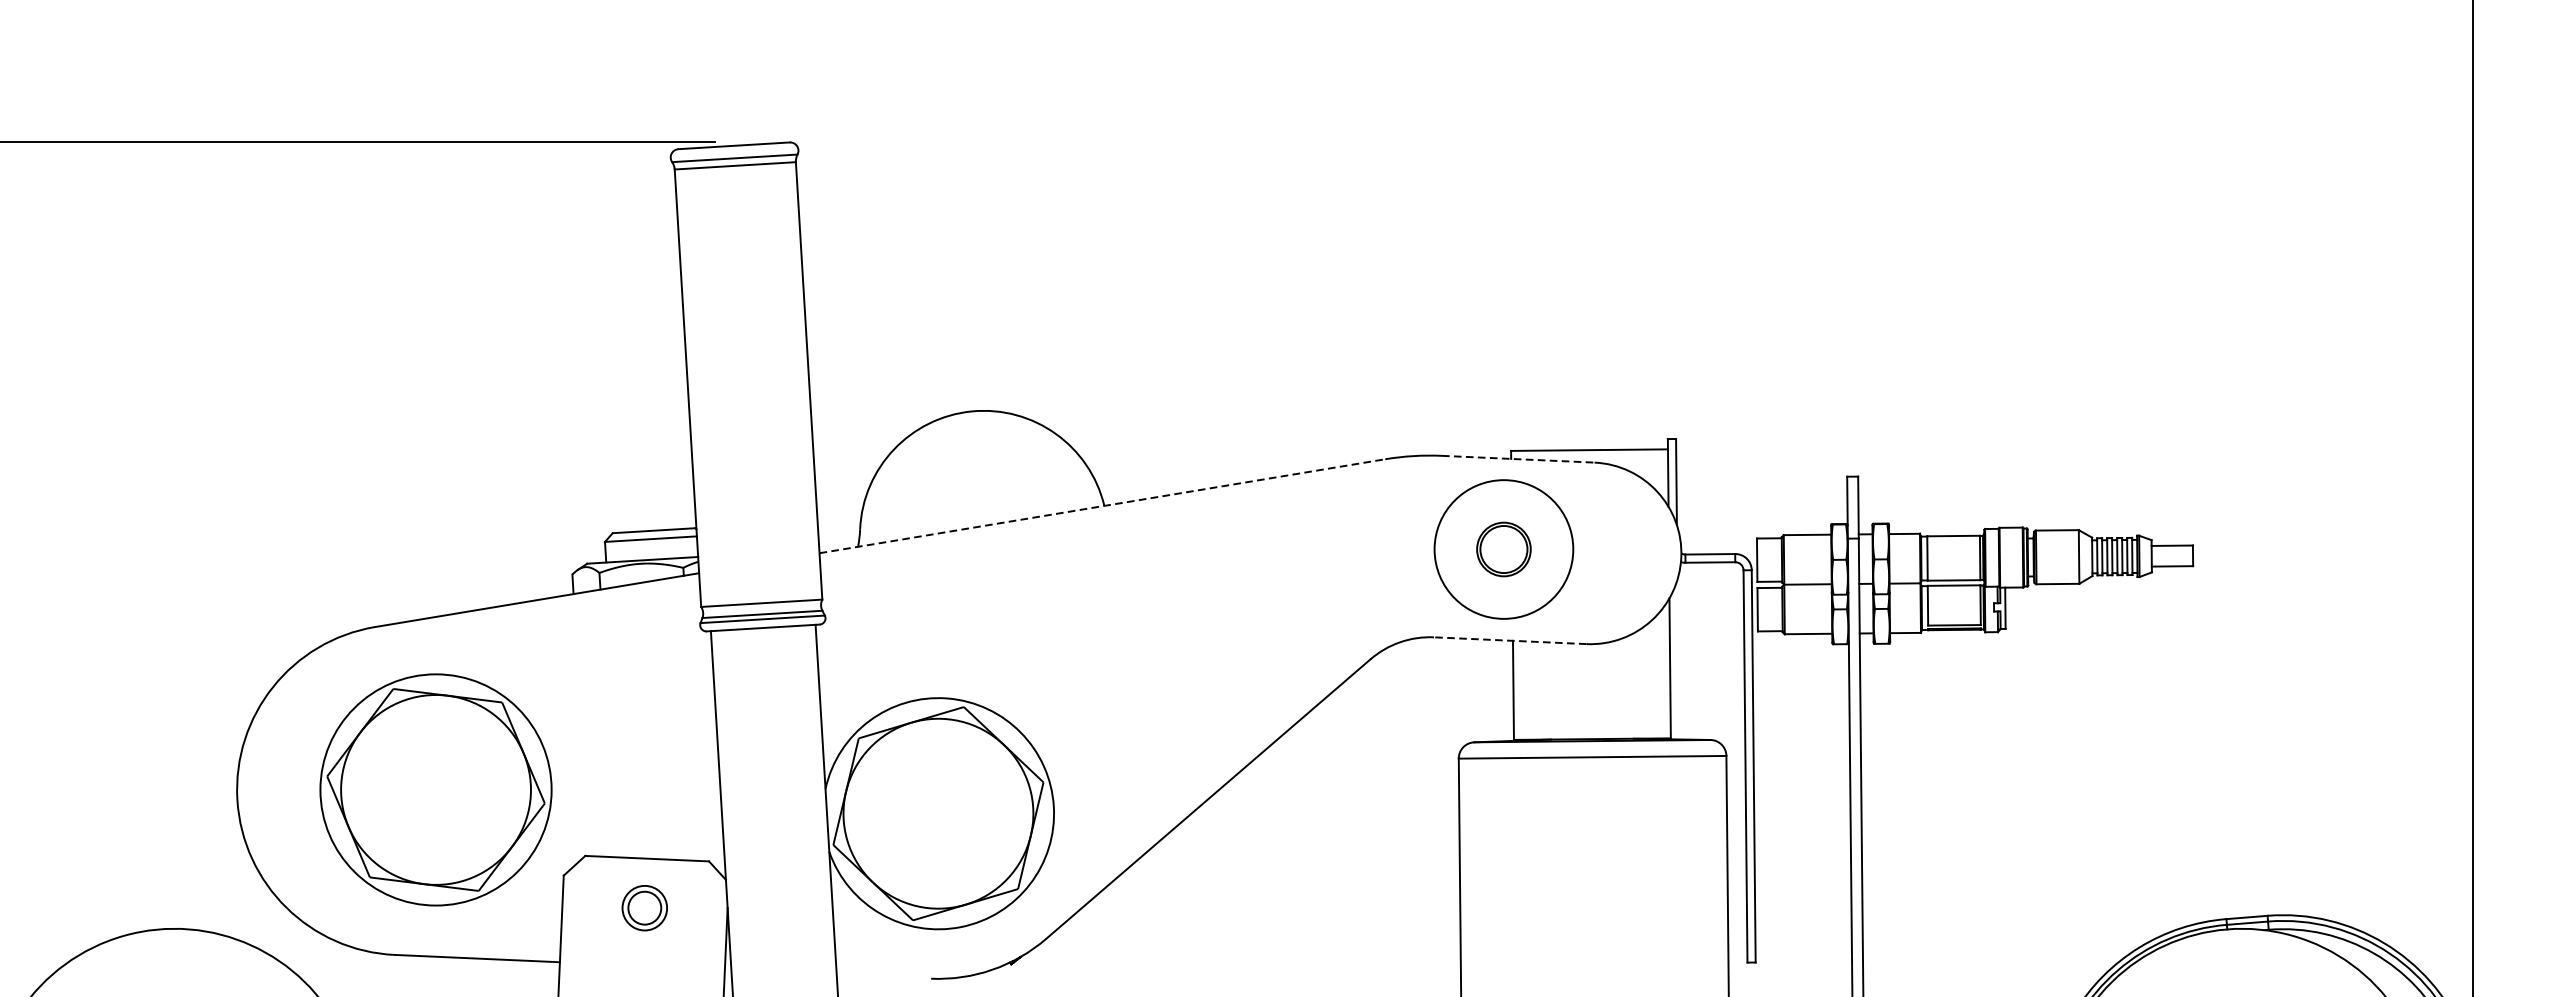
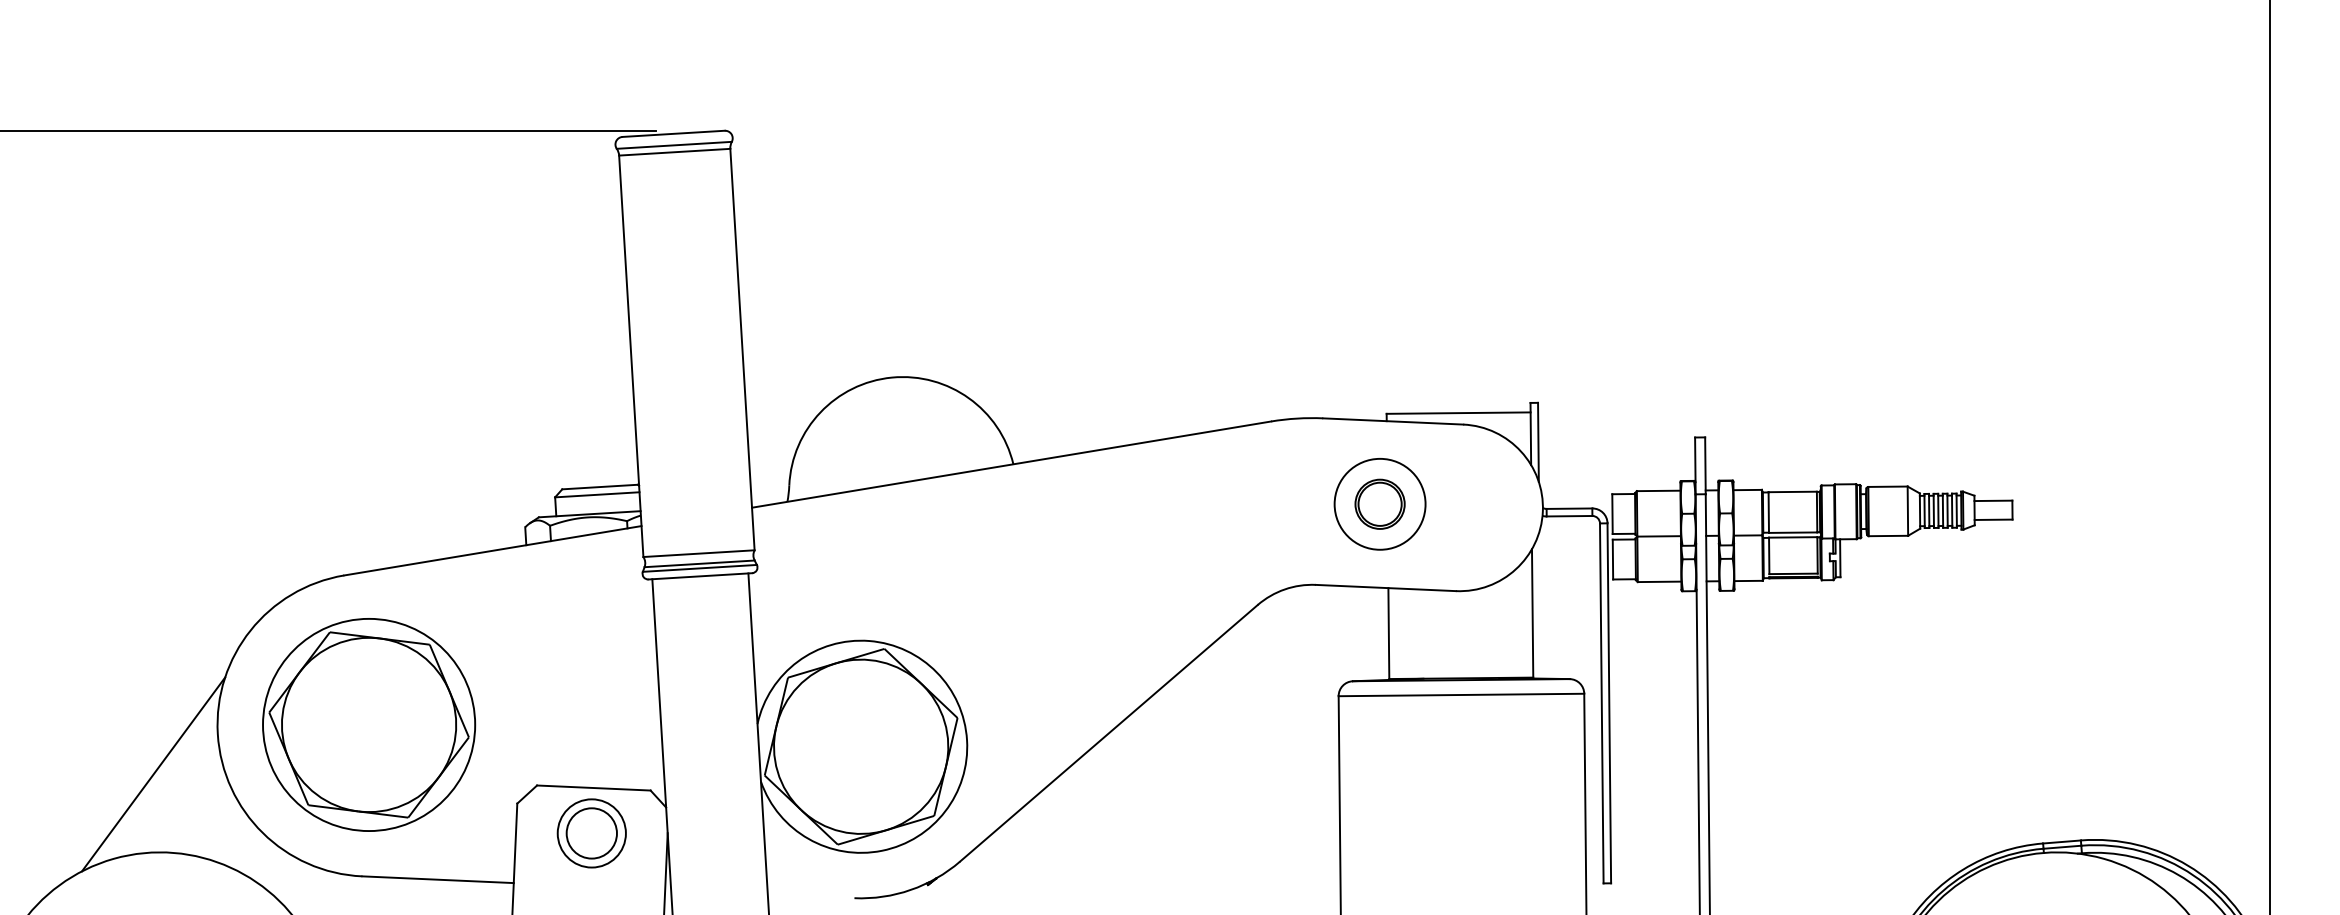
line: (1518, 459) -> (1393, 421), dashed -> solid
line: (1103, 506) -> (1012, 464), dashed -> solid
circle: (1503, 548) -> (1379, 503), size x0.71
line: (1509, 640) -> (1385, 587), dashed -> solid
part: (436, 789) -> (369, 724), moved
line: (167, 843) -> (153, 774), added
part: (644, 908) -> (591, 833), size x1.67

